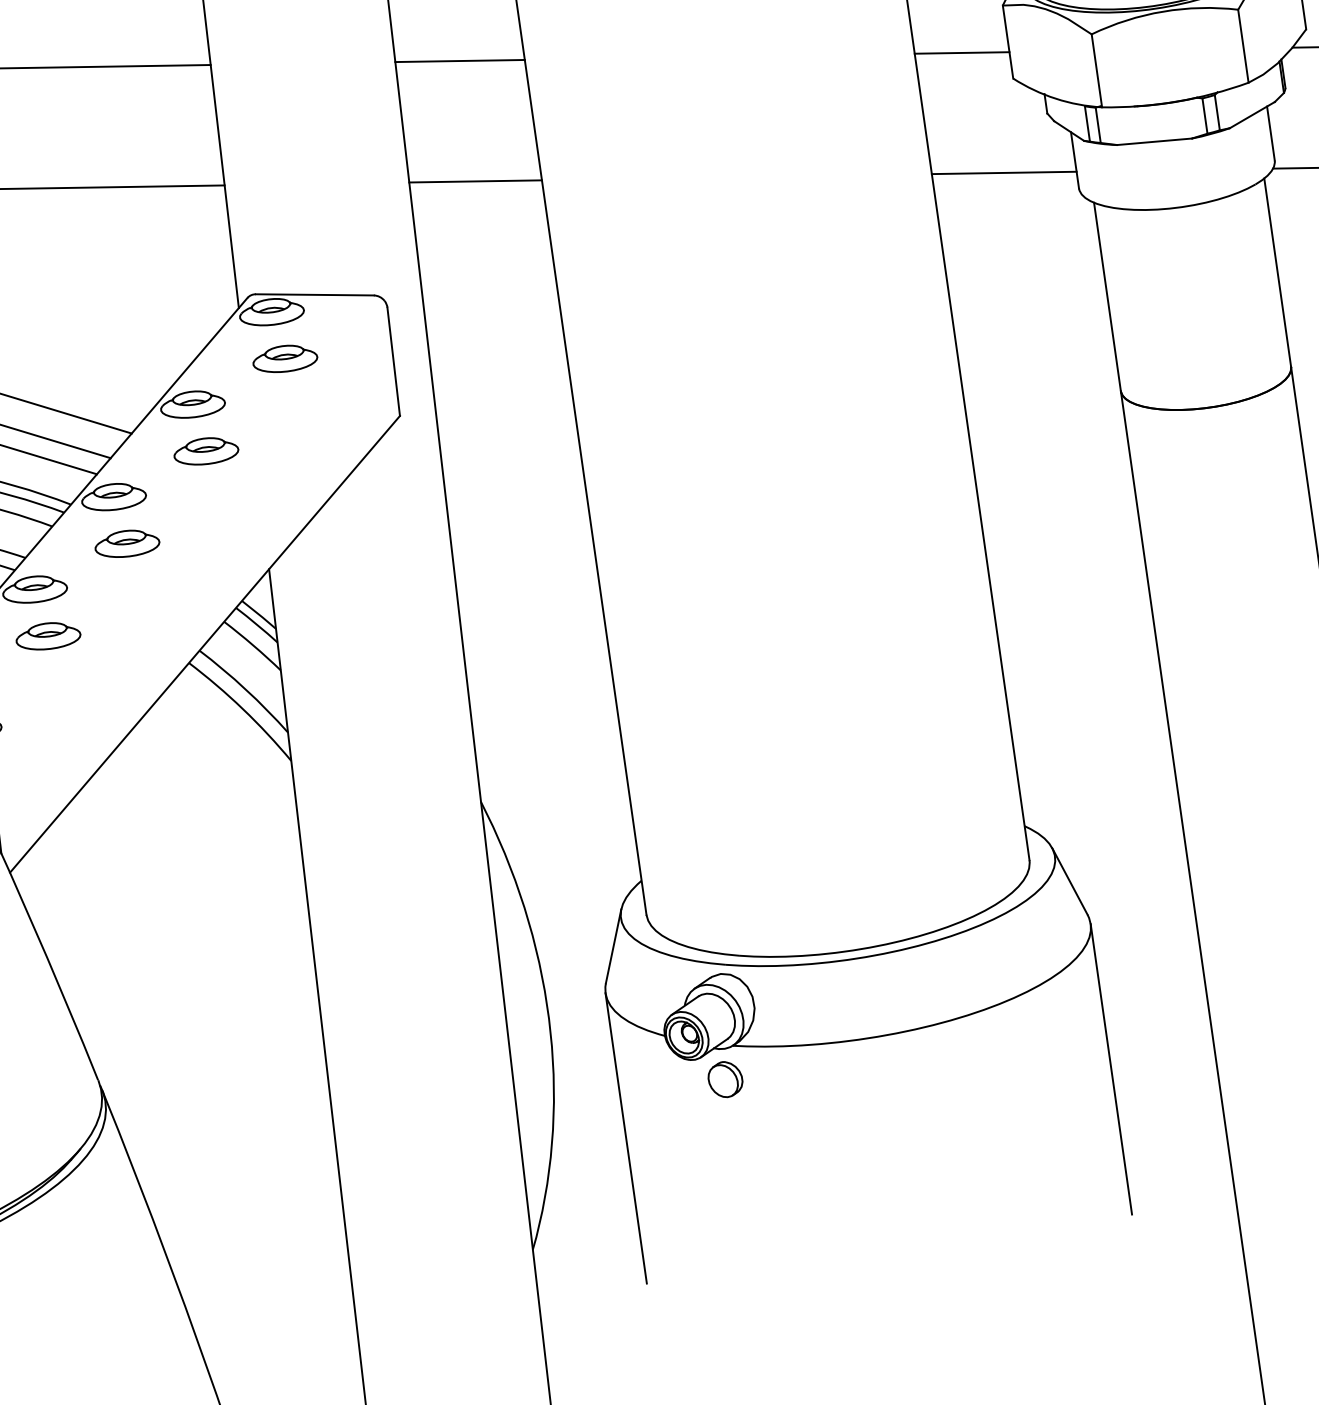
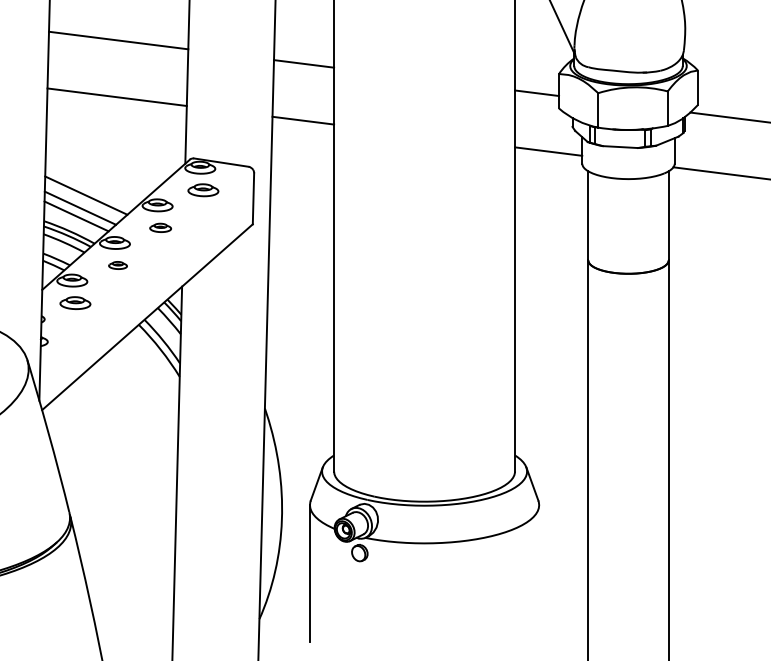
part: (205, 450) -> (160, 227), size x0.7
part: (125, 543) -> (117, 265), size x0.6
line: (1111, 1068) -> (539, 573), removed

